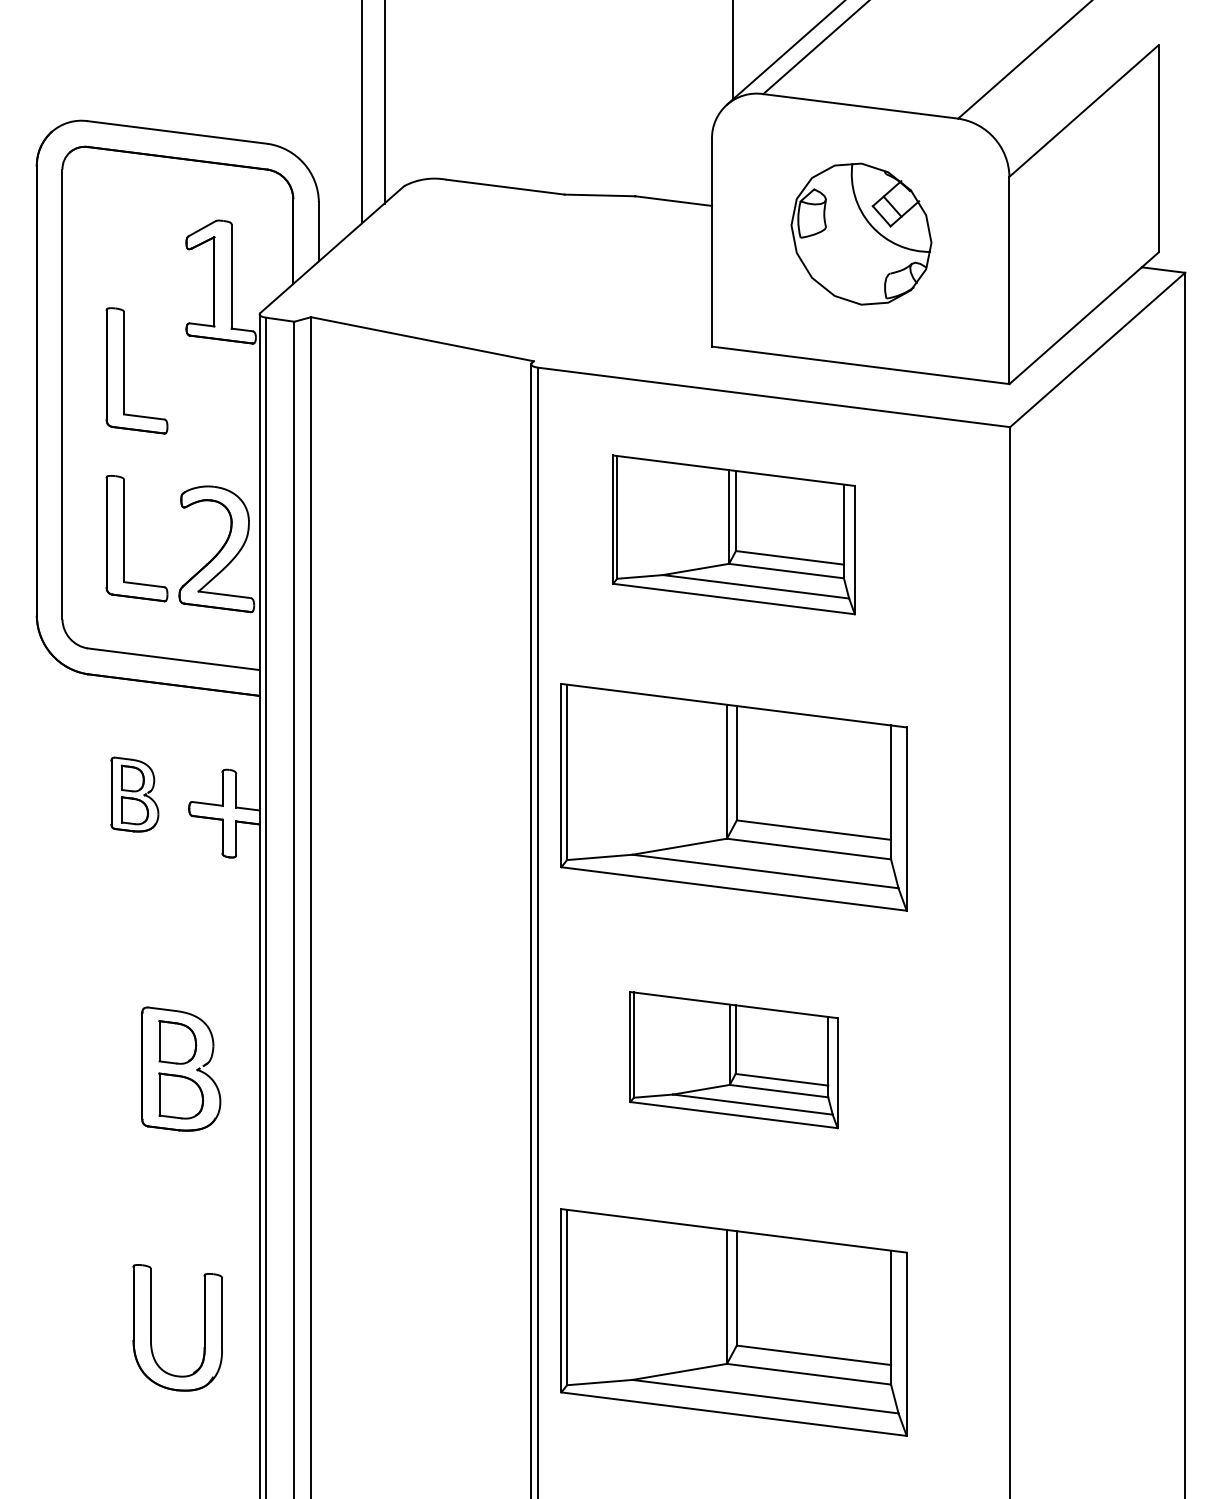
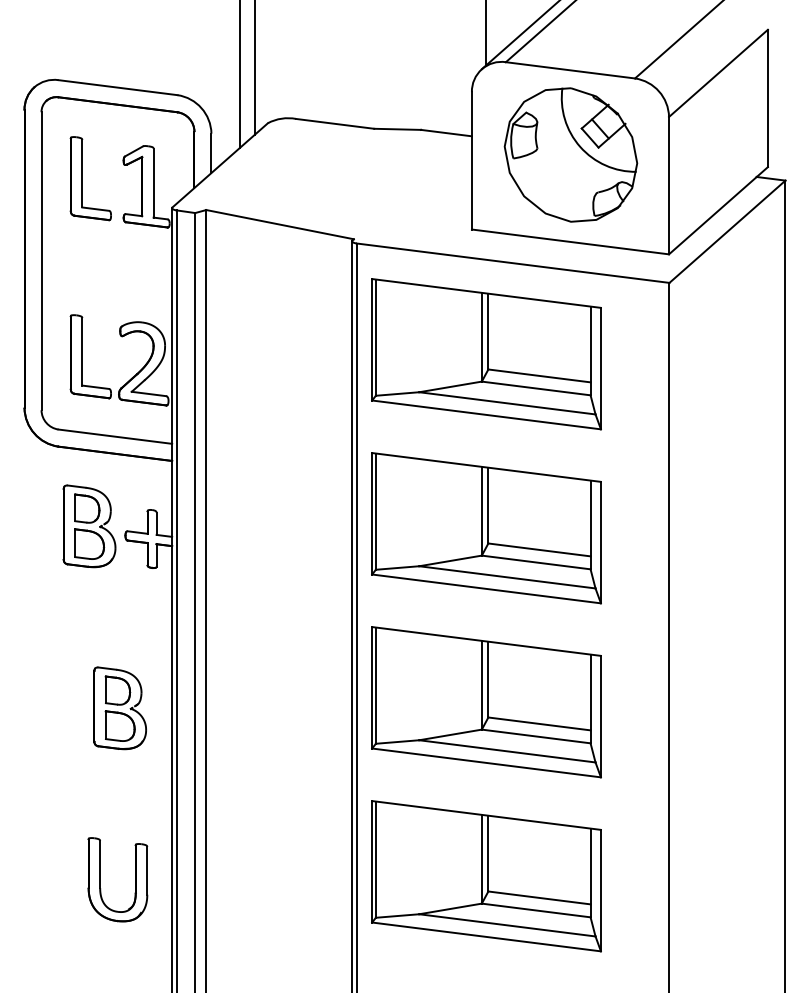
part: (860, 233) -> (570, 154), size x1.43
part: (124, 370) -> (82, 178), moved
part: (733, 535) -> (486, 354), size x1.43
part: (134, 794) -> (89, 526), size x1.67
part: (733, 1060) -> (486, 702), size x1.67

